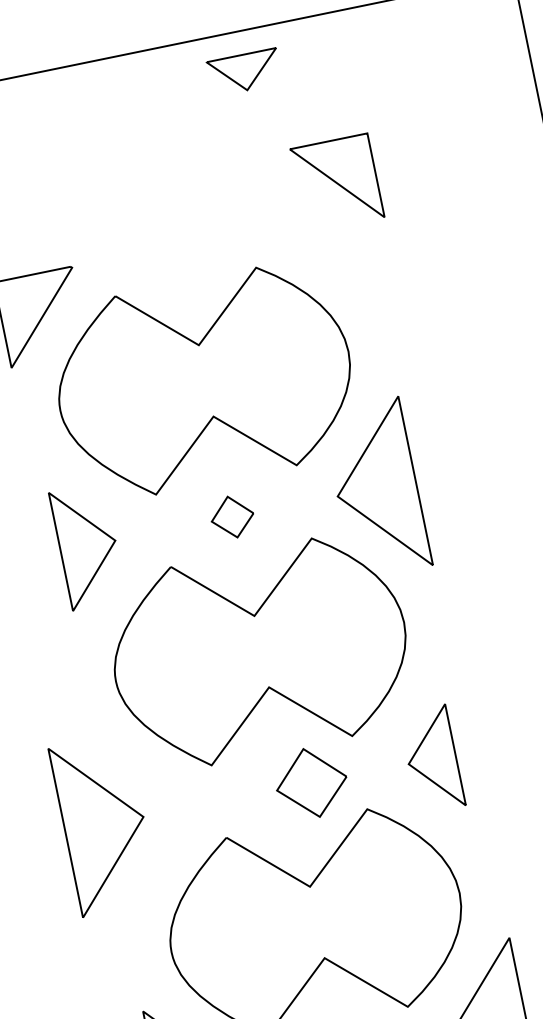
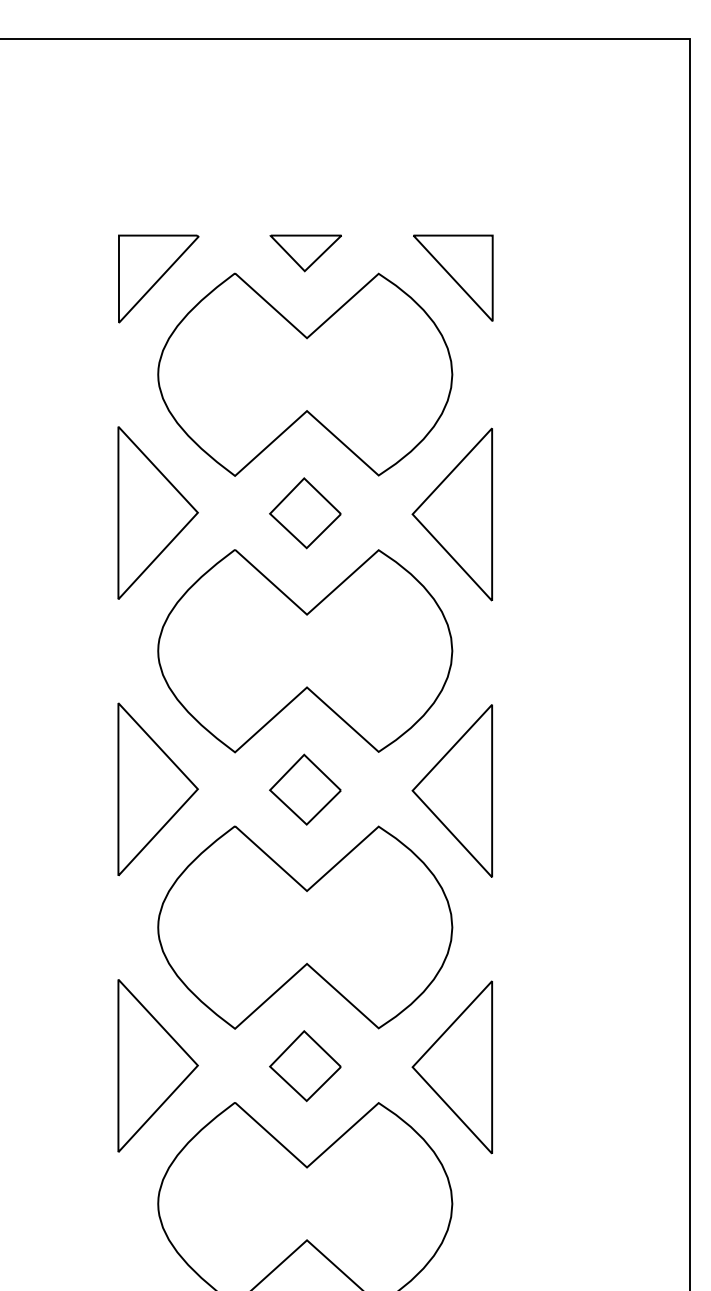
part: (244, 72) -> (305, 253), moved
part: (337, 182) -> (453, 277), moved
part: (232, 517) -> (305, 513), size x1.67
part: (87, 546) -> (157, 512), size x1.43
part: (431, 759) -> (451, 790), size x1.67
part: (311, 782) -> (305, 789), moved
part: (103, 825) -> (157, 789), moved

